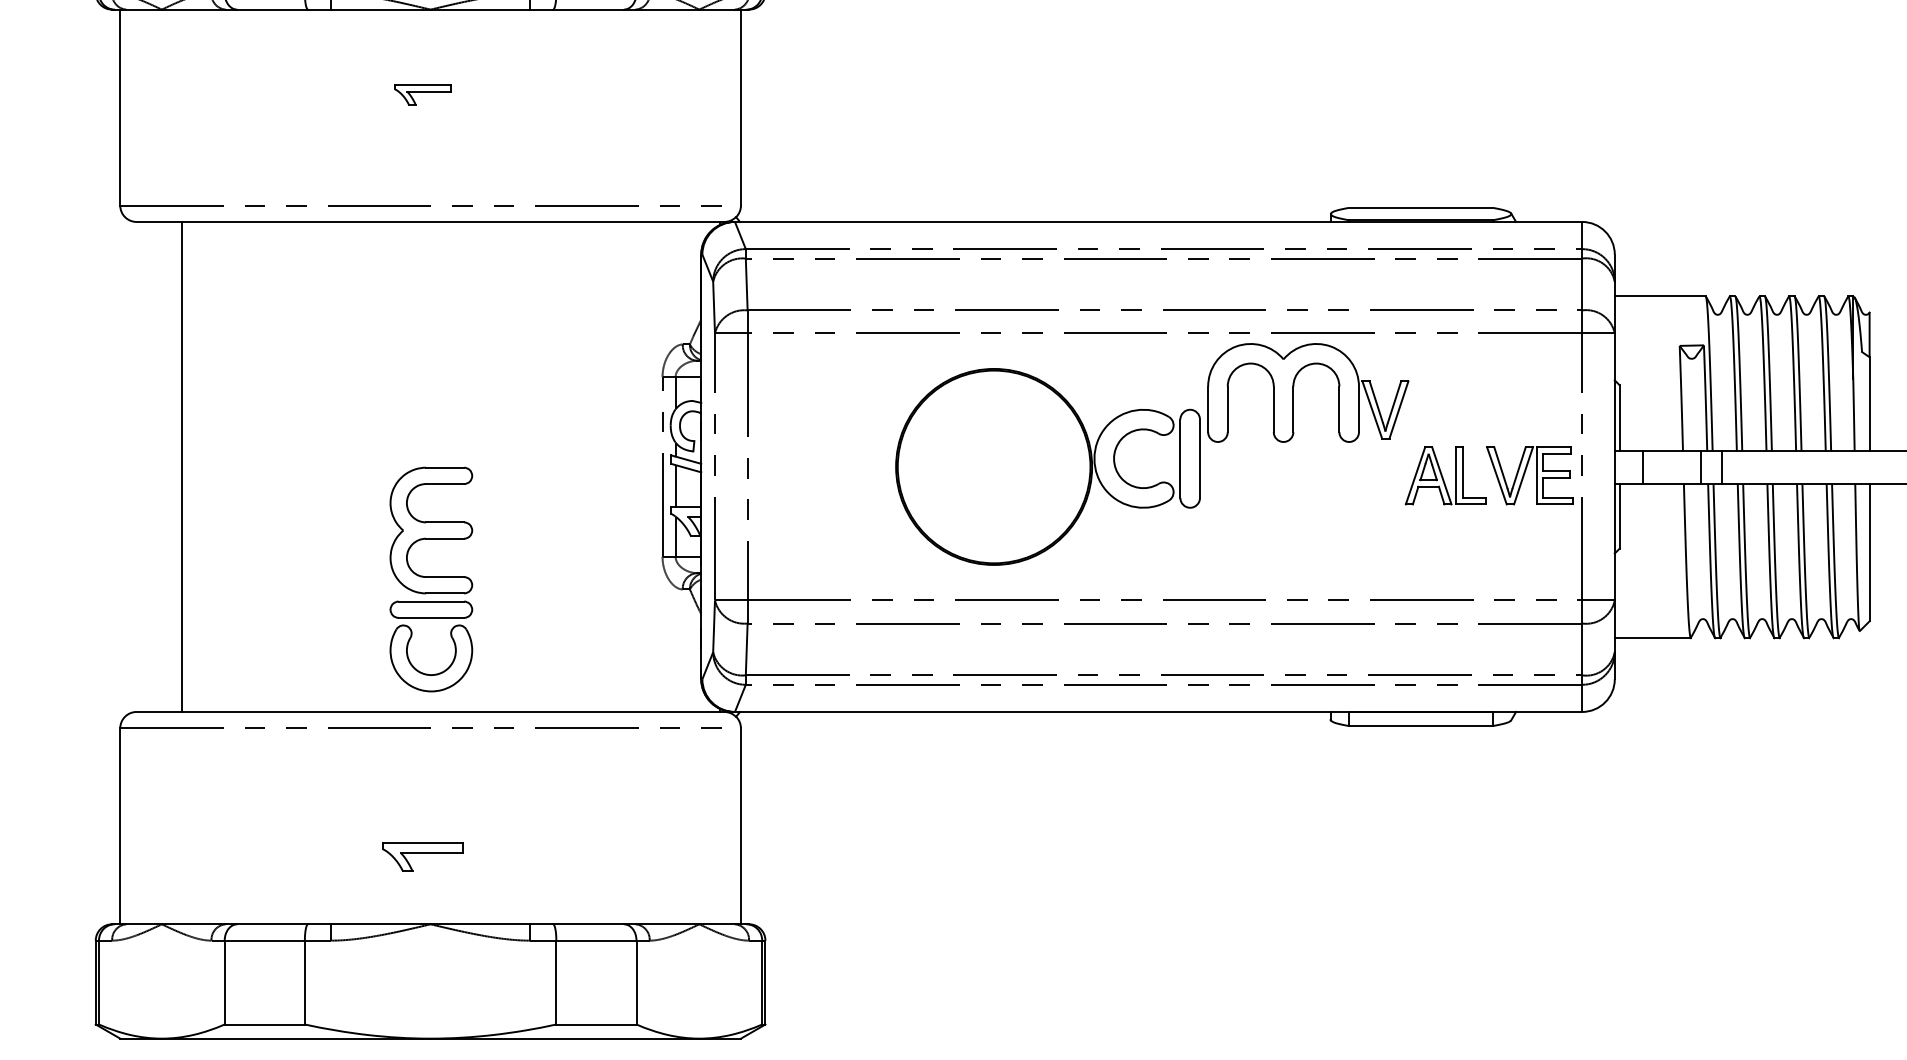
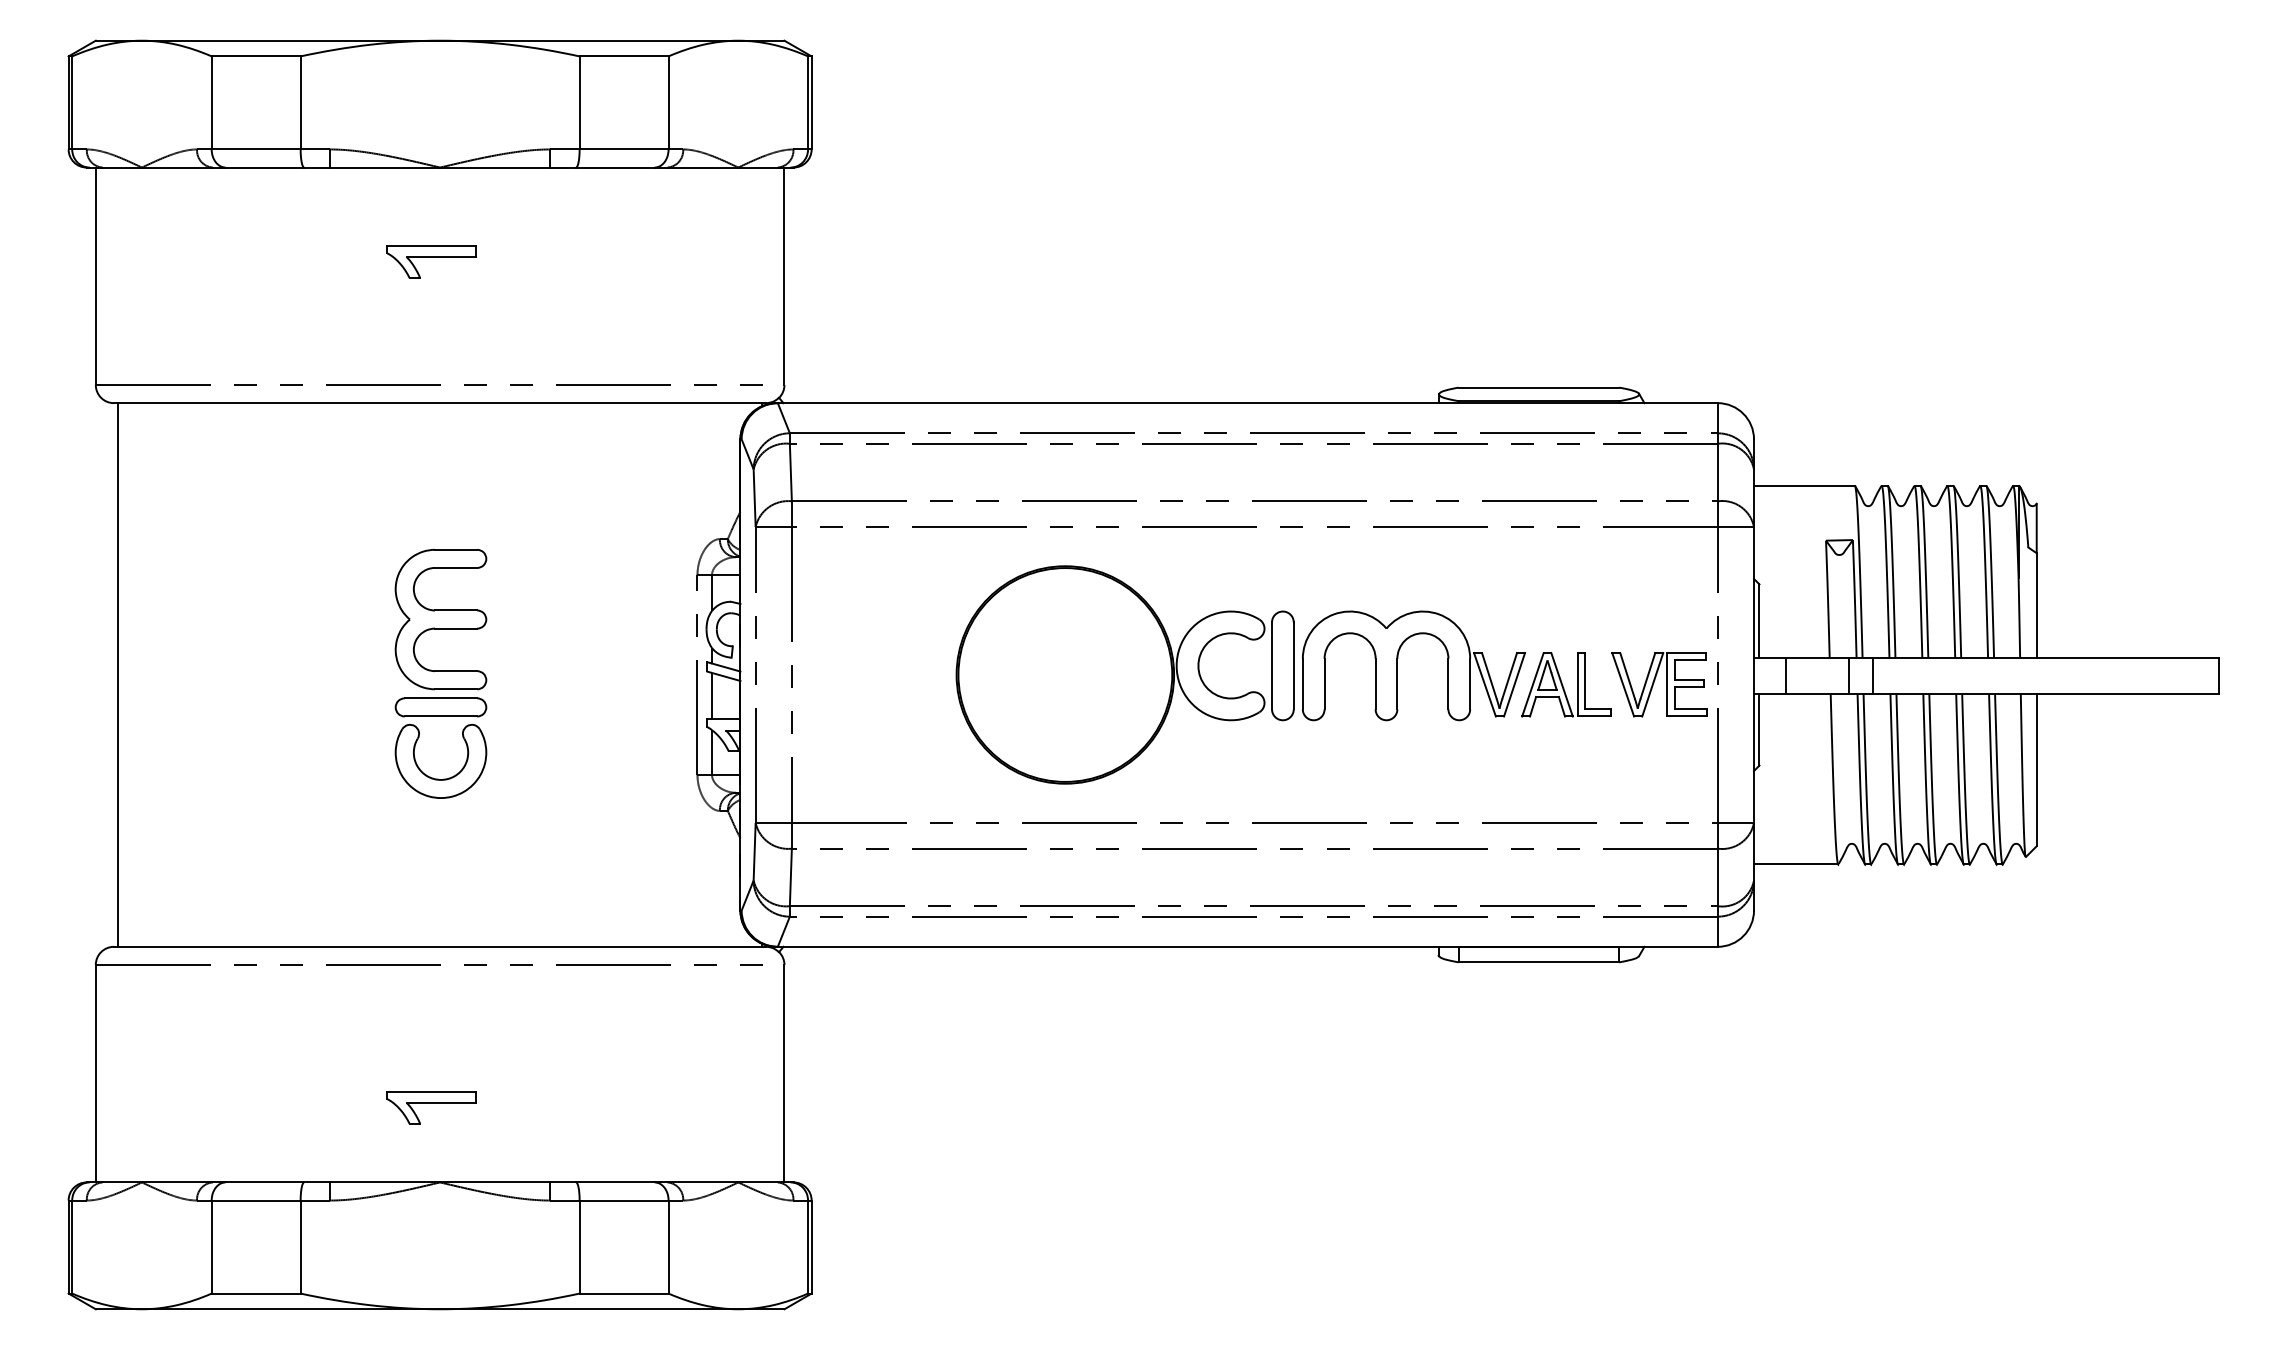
part: (422, 94) -> (431, 261), size x1.43
part: (1293, 392) -> (1397, 665), moved
line: (182, 466) -> (118, 674), moved
part: (430, 579) -> (440, 673), moved

